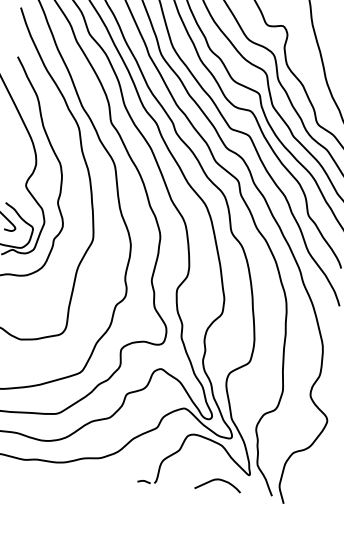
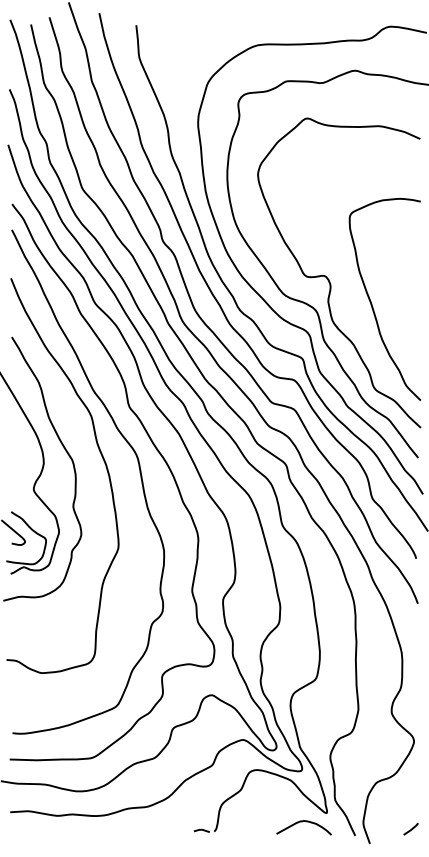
curve: (217, 480) -> (302, 822), moved
line: (319, 493) -> (411, 828), added

